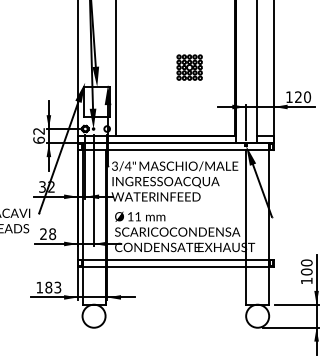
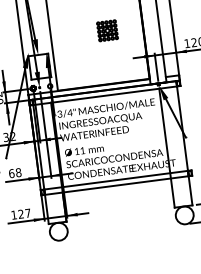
text: (43, 234) -> (11, 173), 28 -> 68
text: (53, 287) -> (24, 213), 183 -> 127

